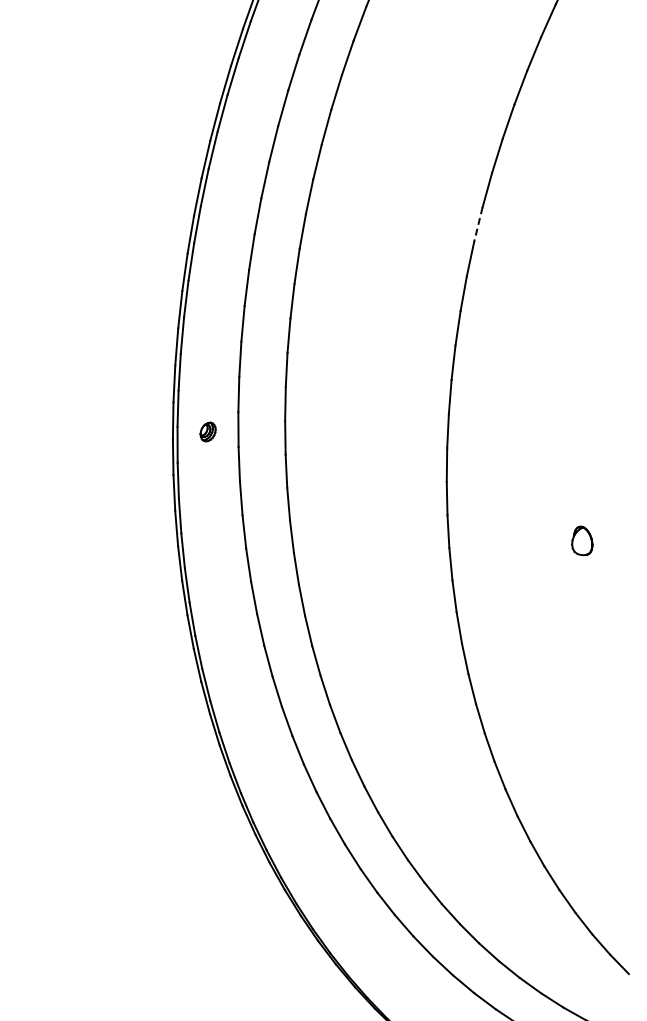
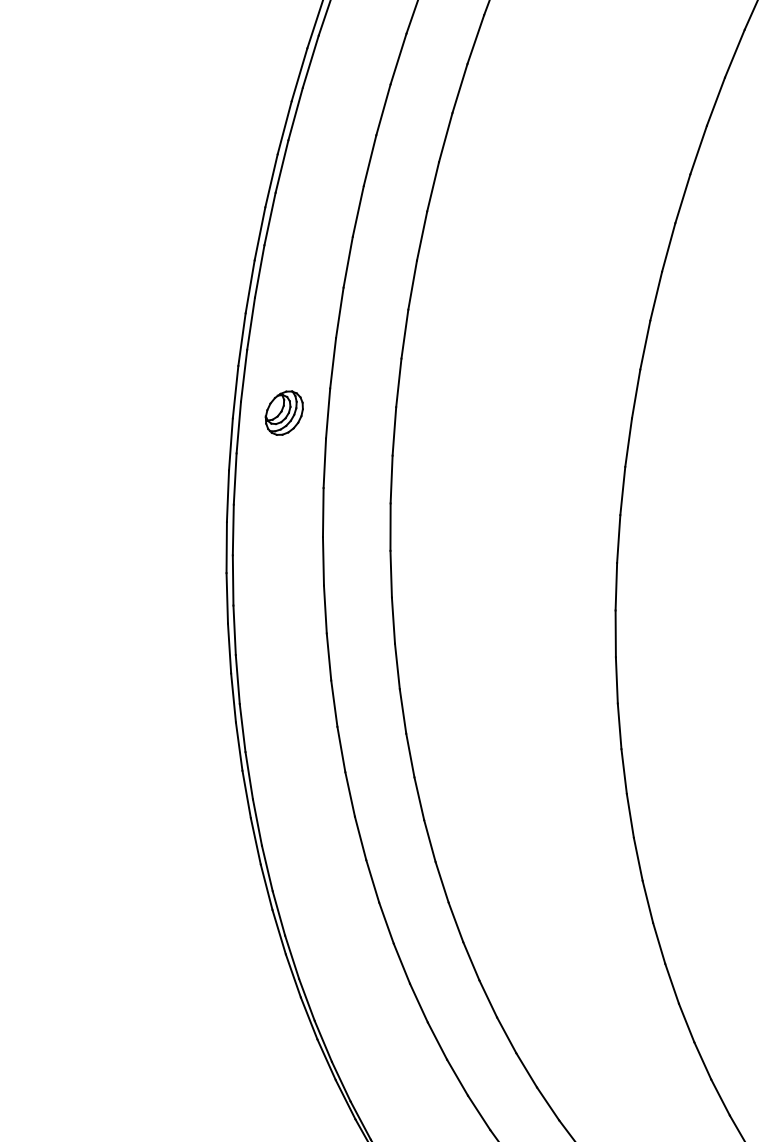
line: (478, 224) -> (698, 149), dashed -> solid
part: (207, 431) -> (283, 412), size x1.67

